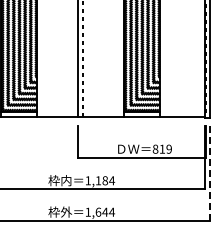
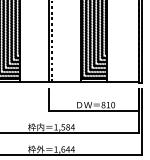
text: (168, 149) -> (112, 105), 819 -> 810
line: (210, 172) -> (142, 121), dashed -> solid
text: (98, 180) -> (63, 127), 1,184 -> 1,584

